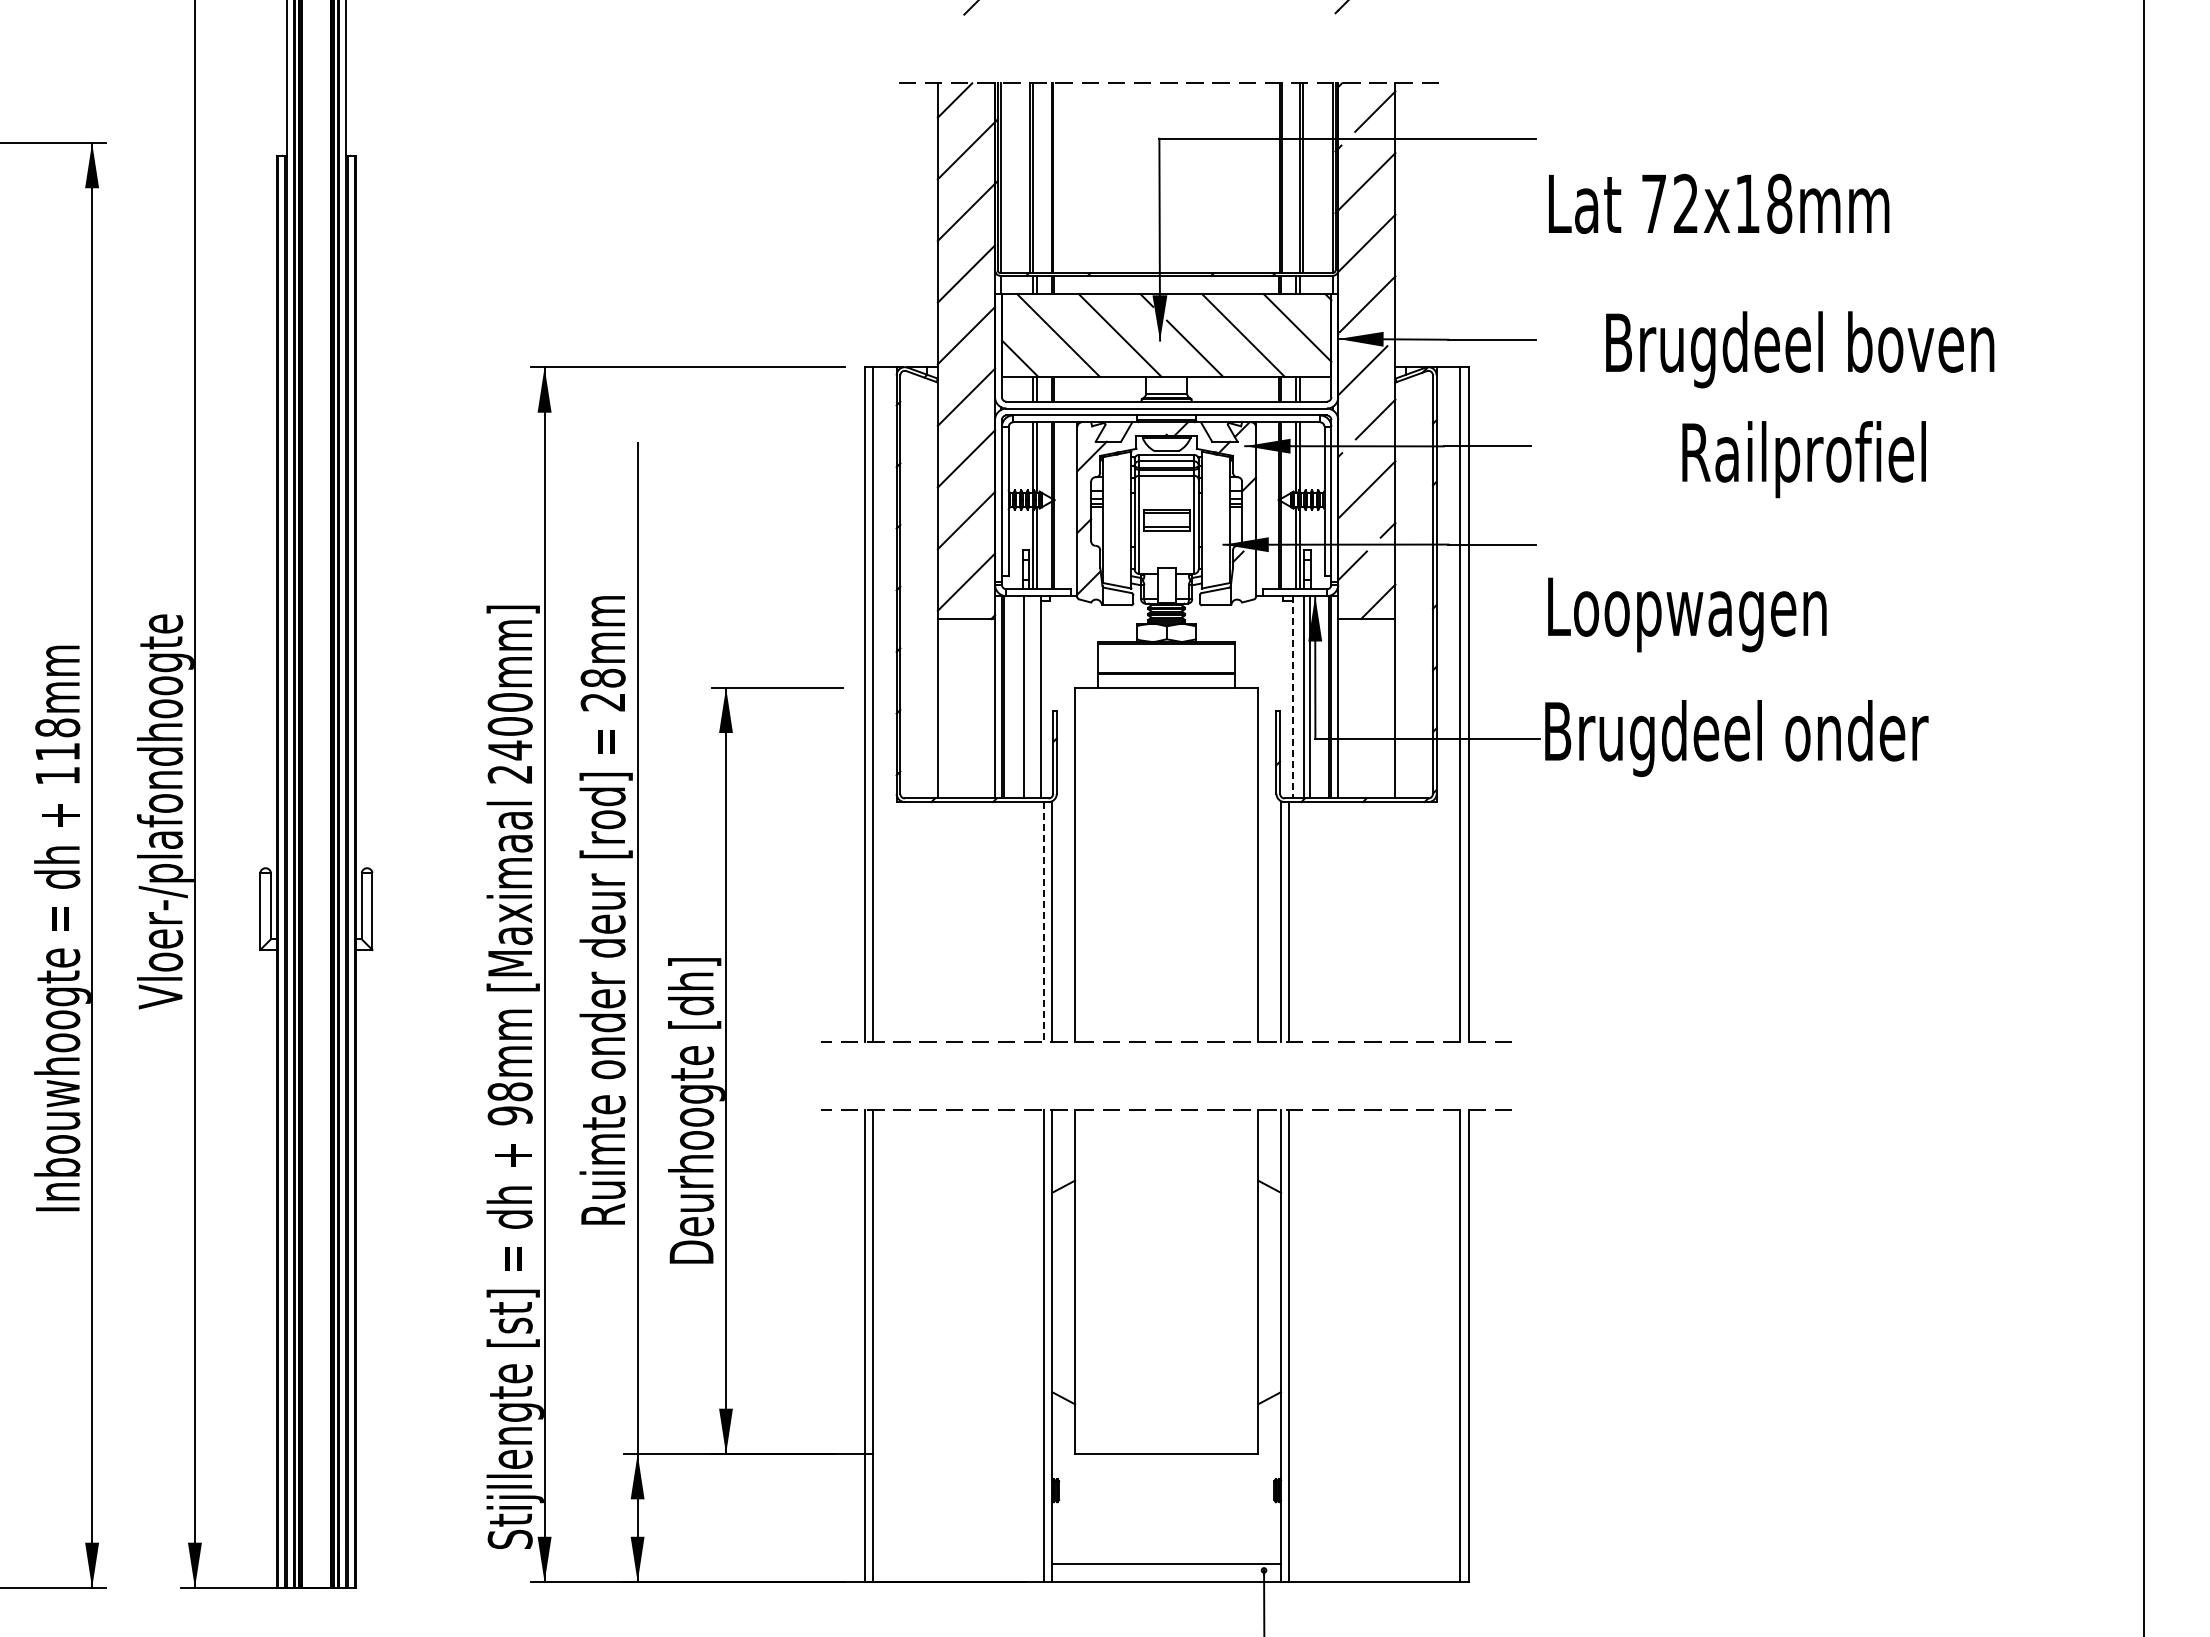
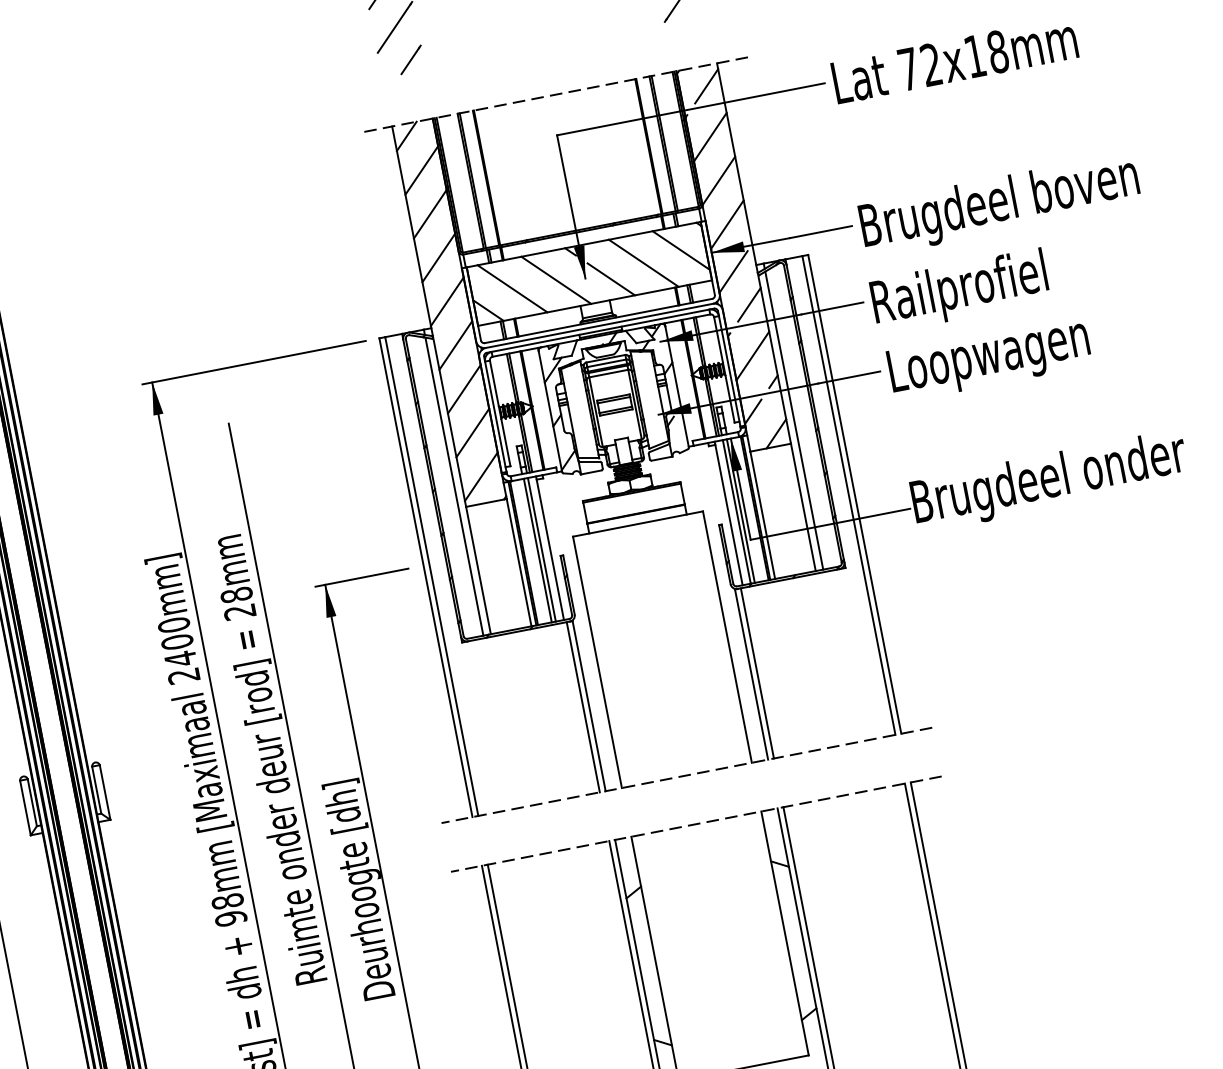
text: (1719, 203) -> (955, 59), moved
text: (1800, 349) -> (1000, 204), moved
text: (1803, 459) -> (959, 291), moved
line: (927, 588) -> (454, 486), added
line: (1406, 588) -> (794, 420), added
text: (1687, 614) -> (989, 358), moved
line: (1029, 697) -> (542, 549), added
line: (1292, 697) -> (728, 513), dashed -> solid
line: (1044, 921) -> (583, 706), dashed -> solid

